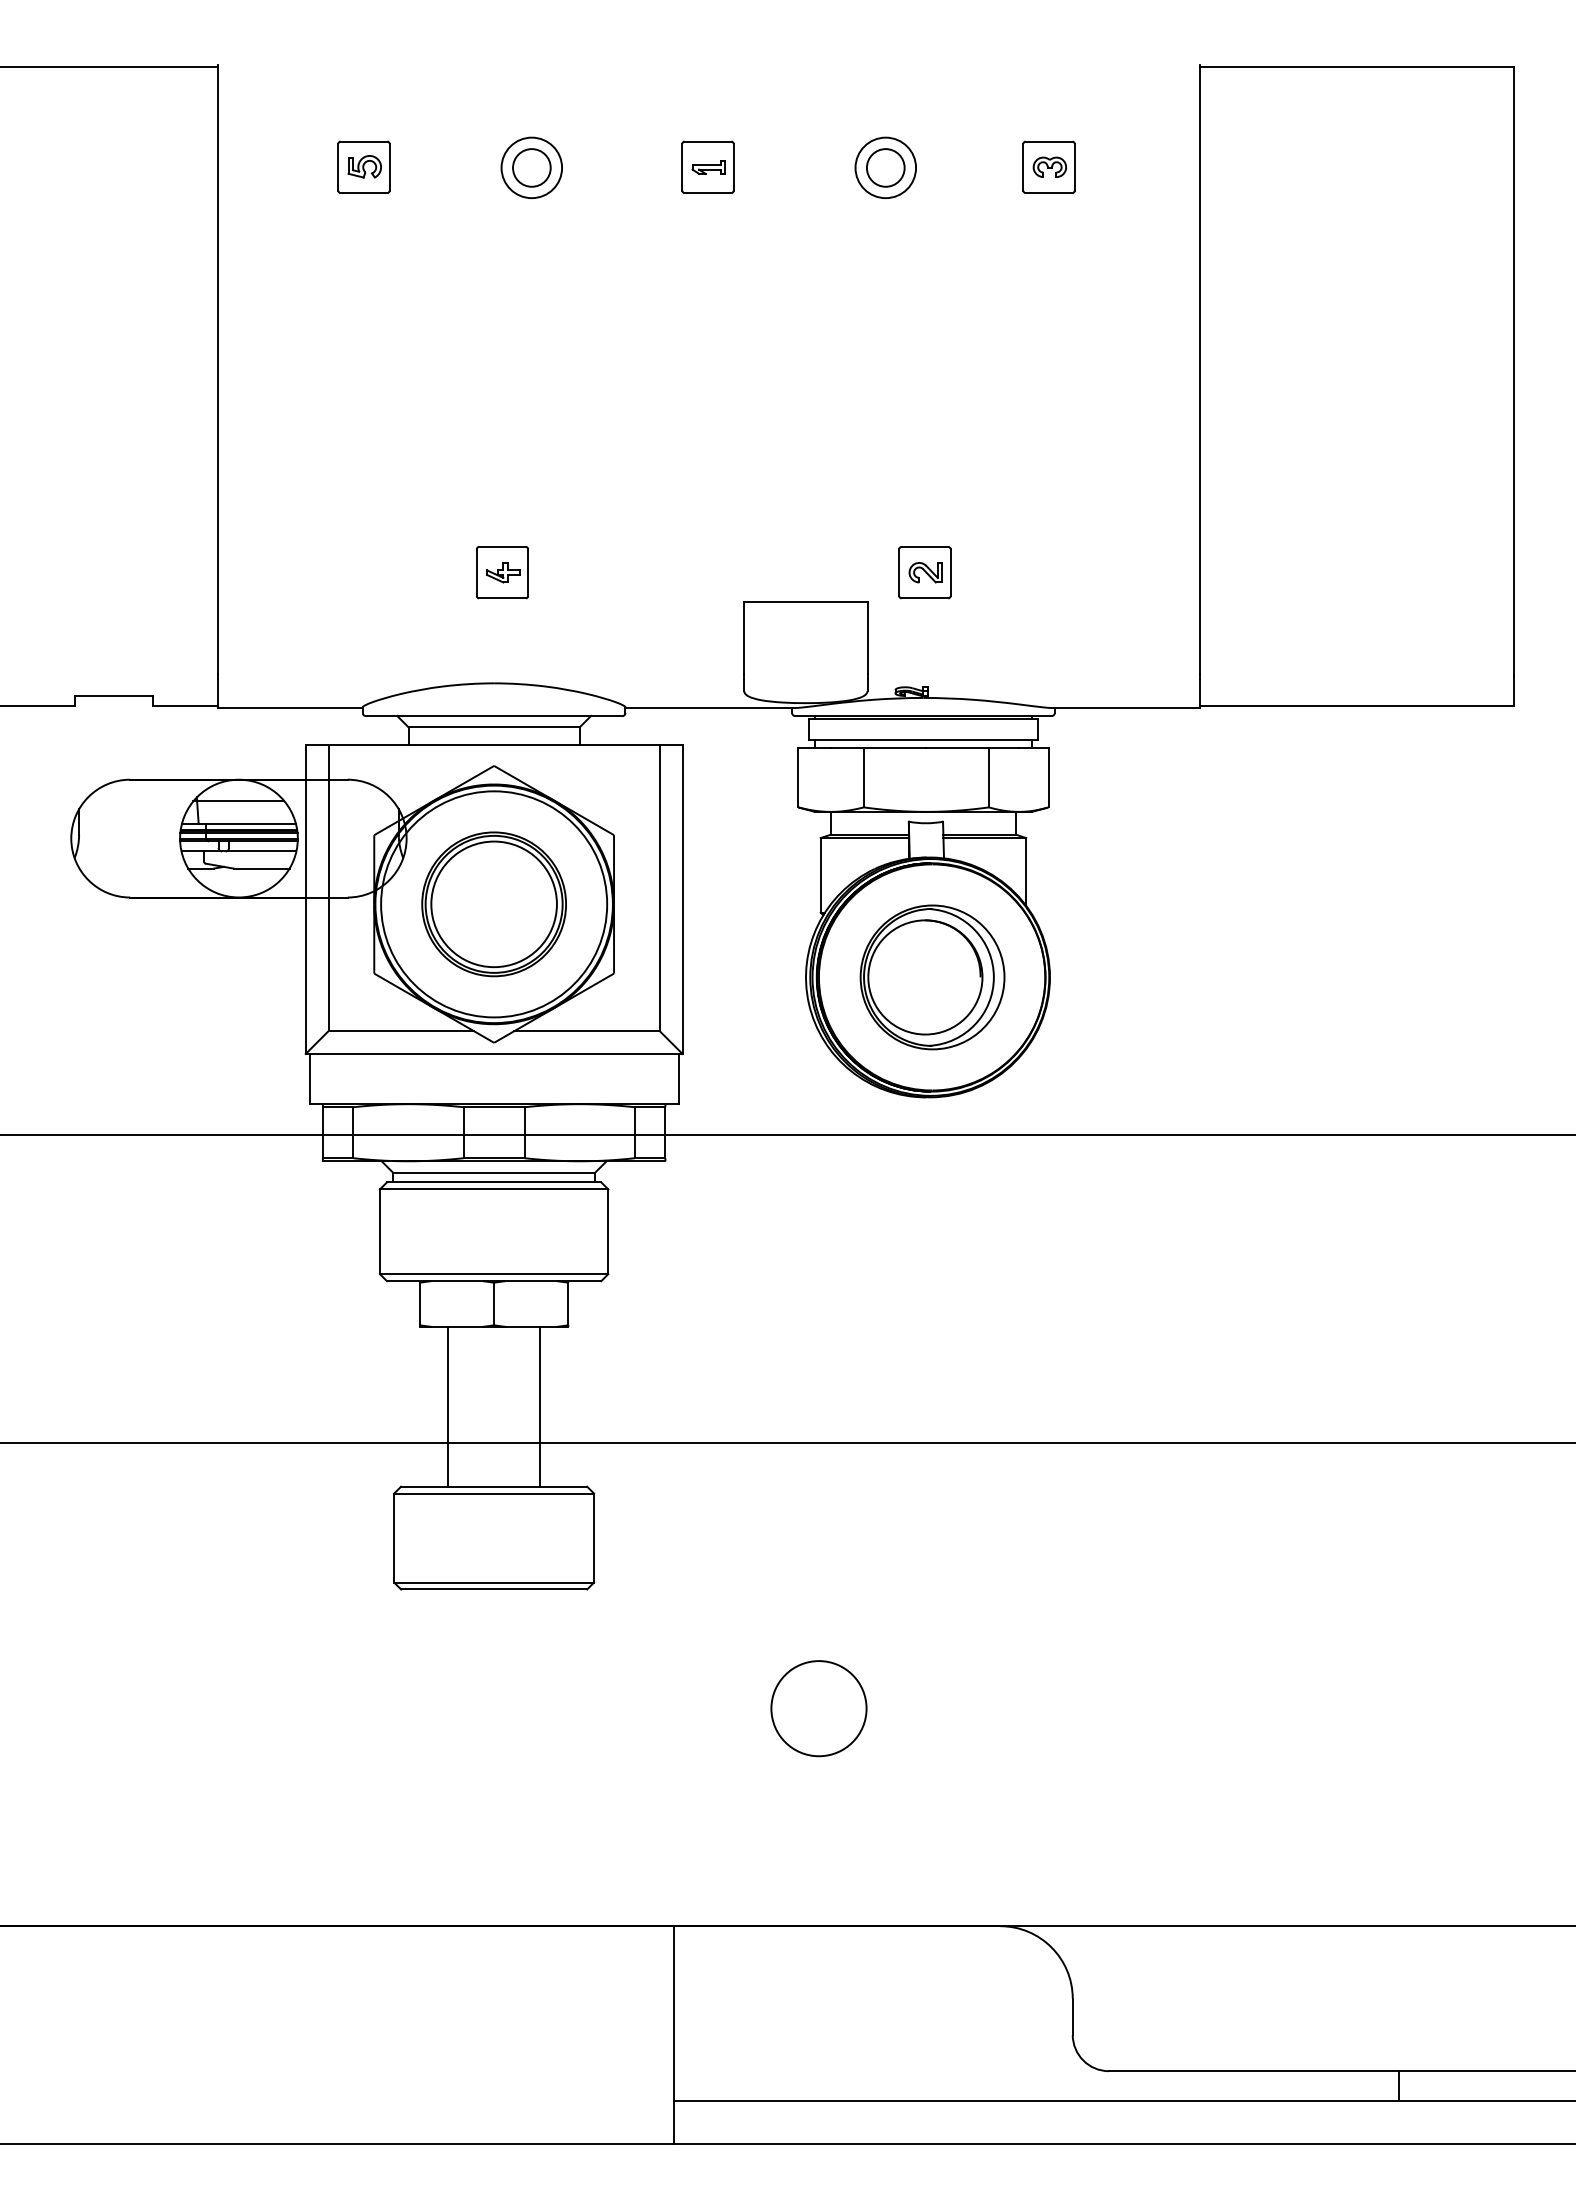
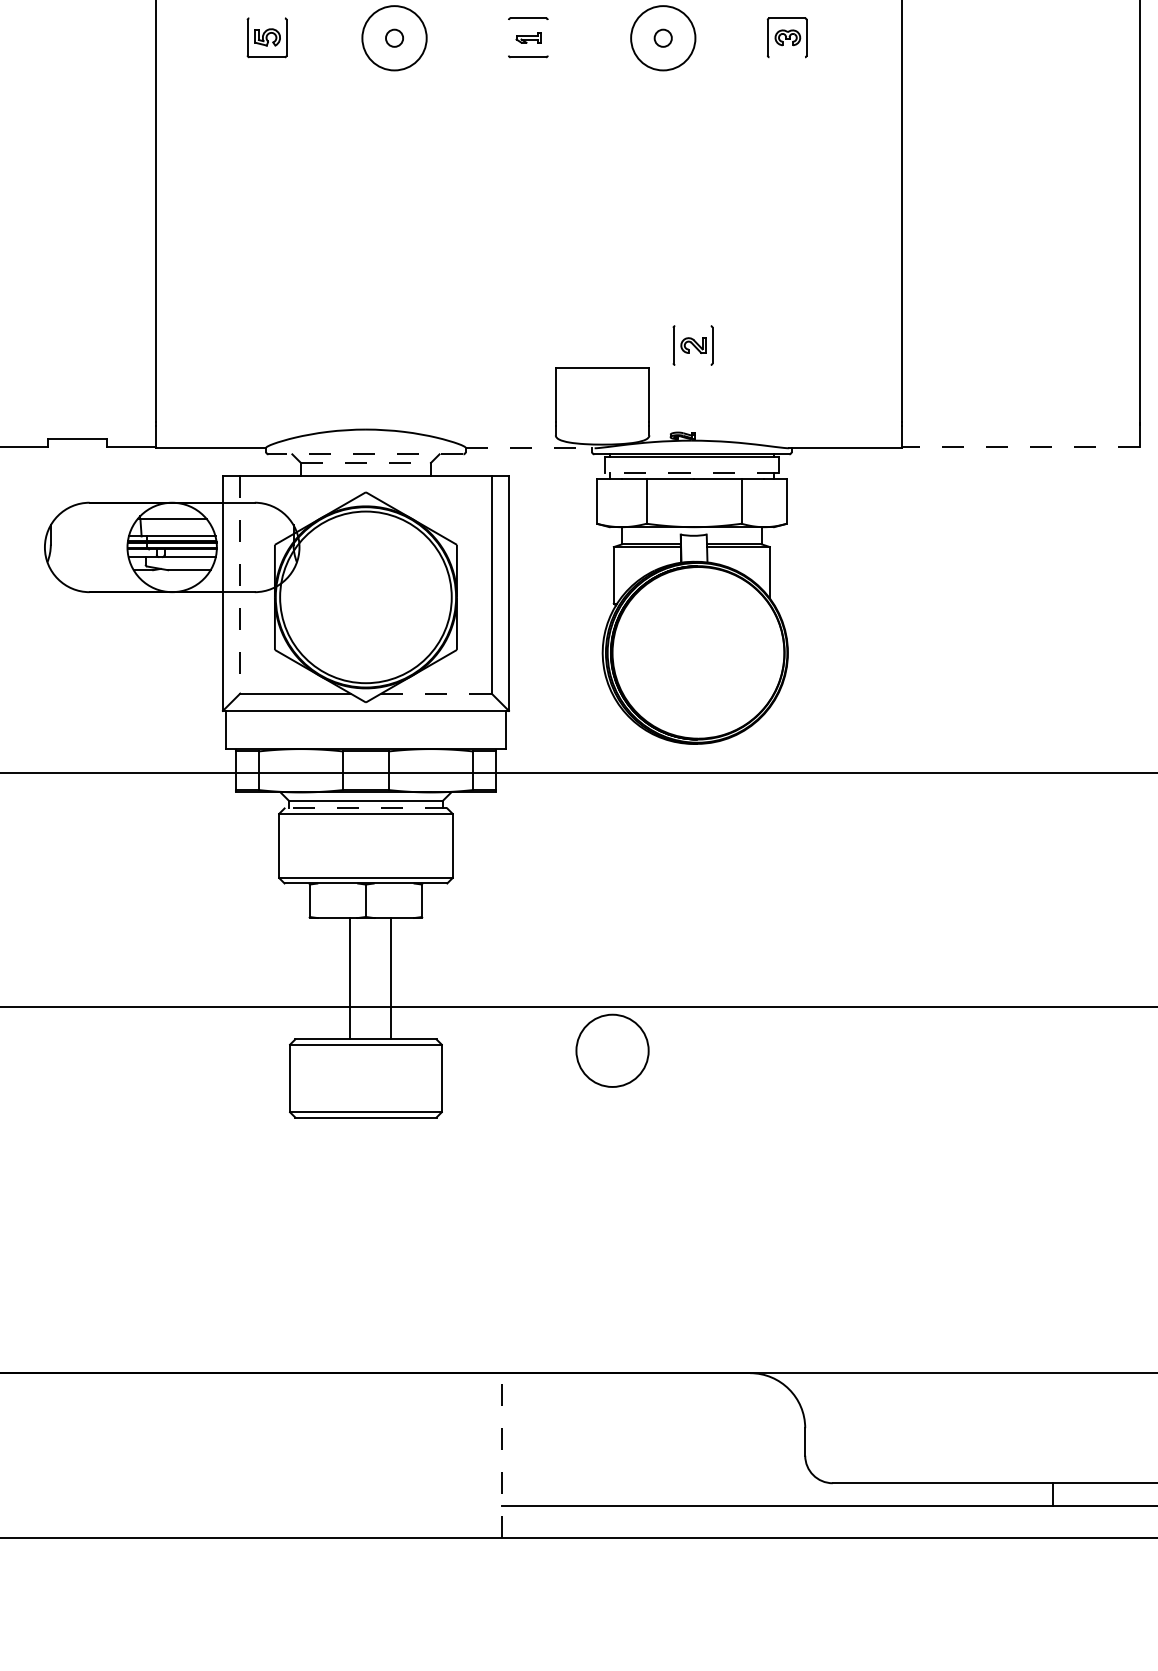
line: (363, 141) -> (266, 18), removed
line: (682, 166) -> (508, 37), removed
line: (733, 166) -> (547, 37), removed
circle: (531, 167) -> (394, 37), size x0.6
circle: (531, 167) -> (394, 37), size x1.4
circle: (885, 167) -> (663, 37), size x0.6
circle: (885, 167) -> (663, 37), size x1.4
line: (1048, 193) -> (786, 57), removed
line: (924, 546) -> (692, 325), removed
part: (502, 572) -> (372, 345), removed
line: (924, 598) -> (692, 365), removed
line: (1356, 705) -> (1020, 446), solid -> dashed
line: (710, 707) -> (530, 447), solid -> dashed
line: (493, 715) -> (365, 453), solid -> dashed
line: (494, 727) -> (366, 463), solid -> dashed
line: (922, 739) -> (691, 472), solid -> dashed
line: (328, 888) -> (240, 585), solid -> dashed
part: (493, 904) -> (365, 597), removed
part: (932, 977) -> (698, 652), removed
line: (587, 1031) -> (436, 693), solid -> dashed
line: (493, 1182) -> (365, 808), solid -> dashed
line: (448, 1406) -> (391, 978), moved
line: (539, 1406) -> (349, 978), moved
circle: (818, 1708) -> (612, 1050), moved
line: (673, 2034) -> (502, 1455), solid -> dashed

